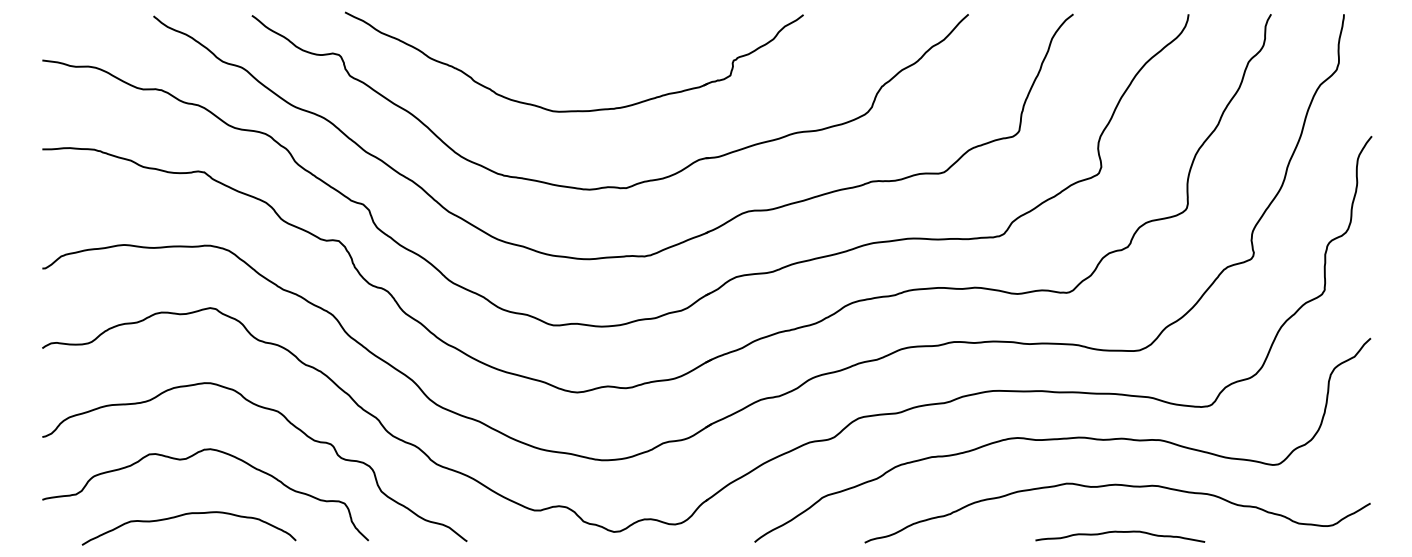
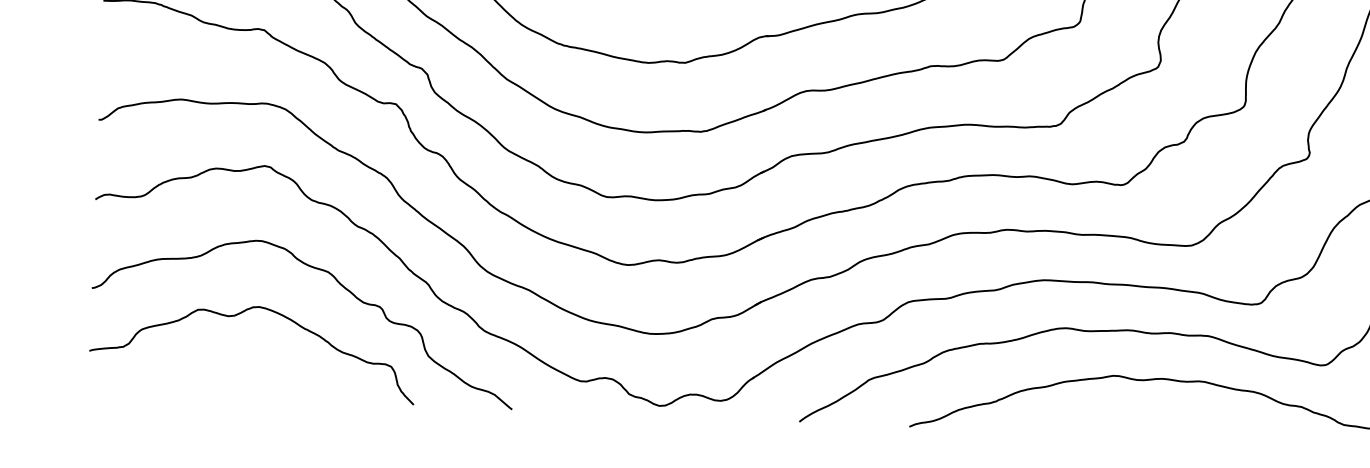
curve: (185, 515) -> (231, 372), removed
curve: (1120, 532) -> (1165, 426), removed

